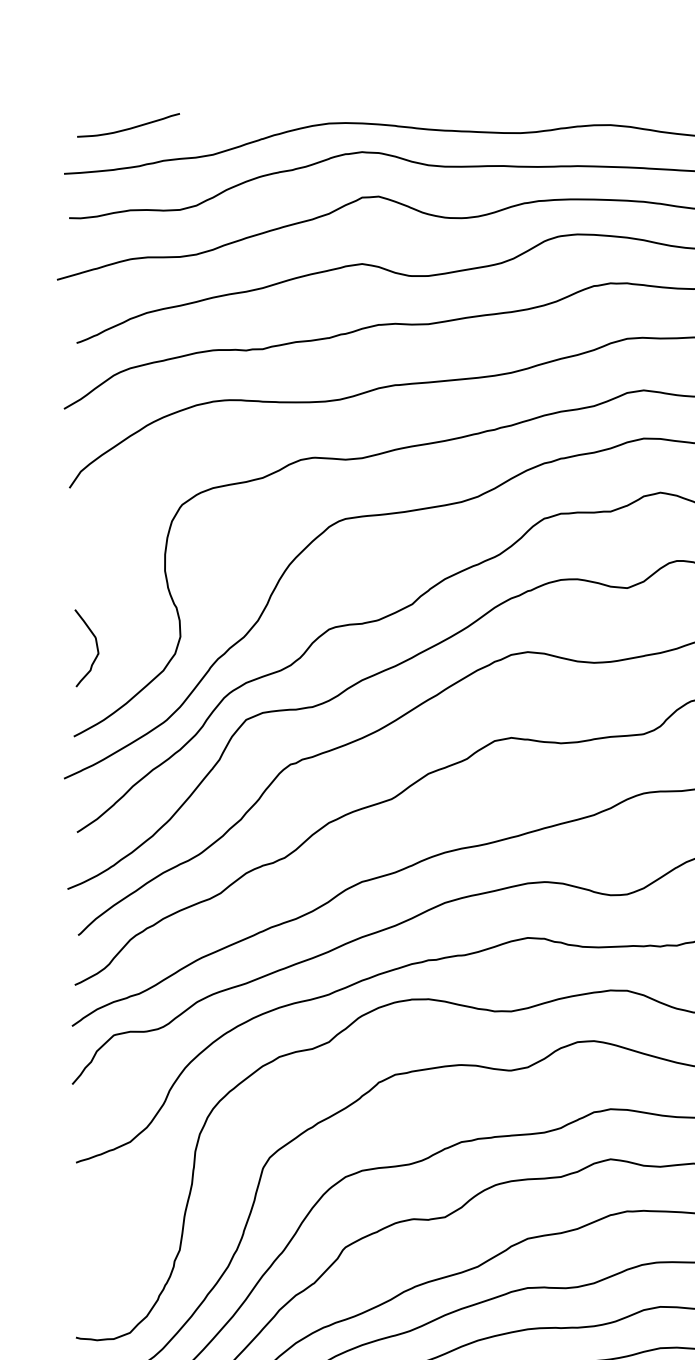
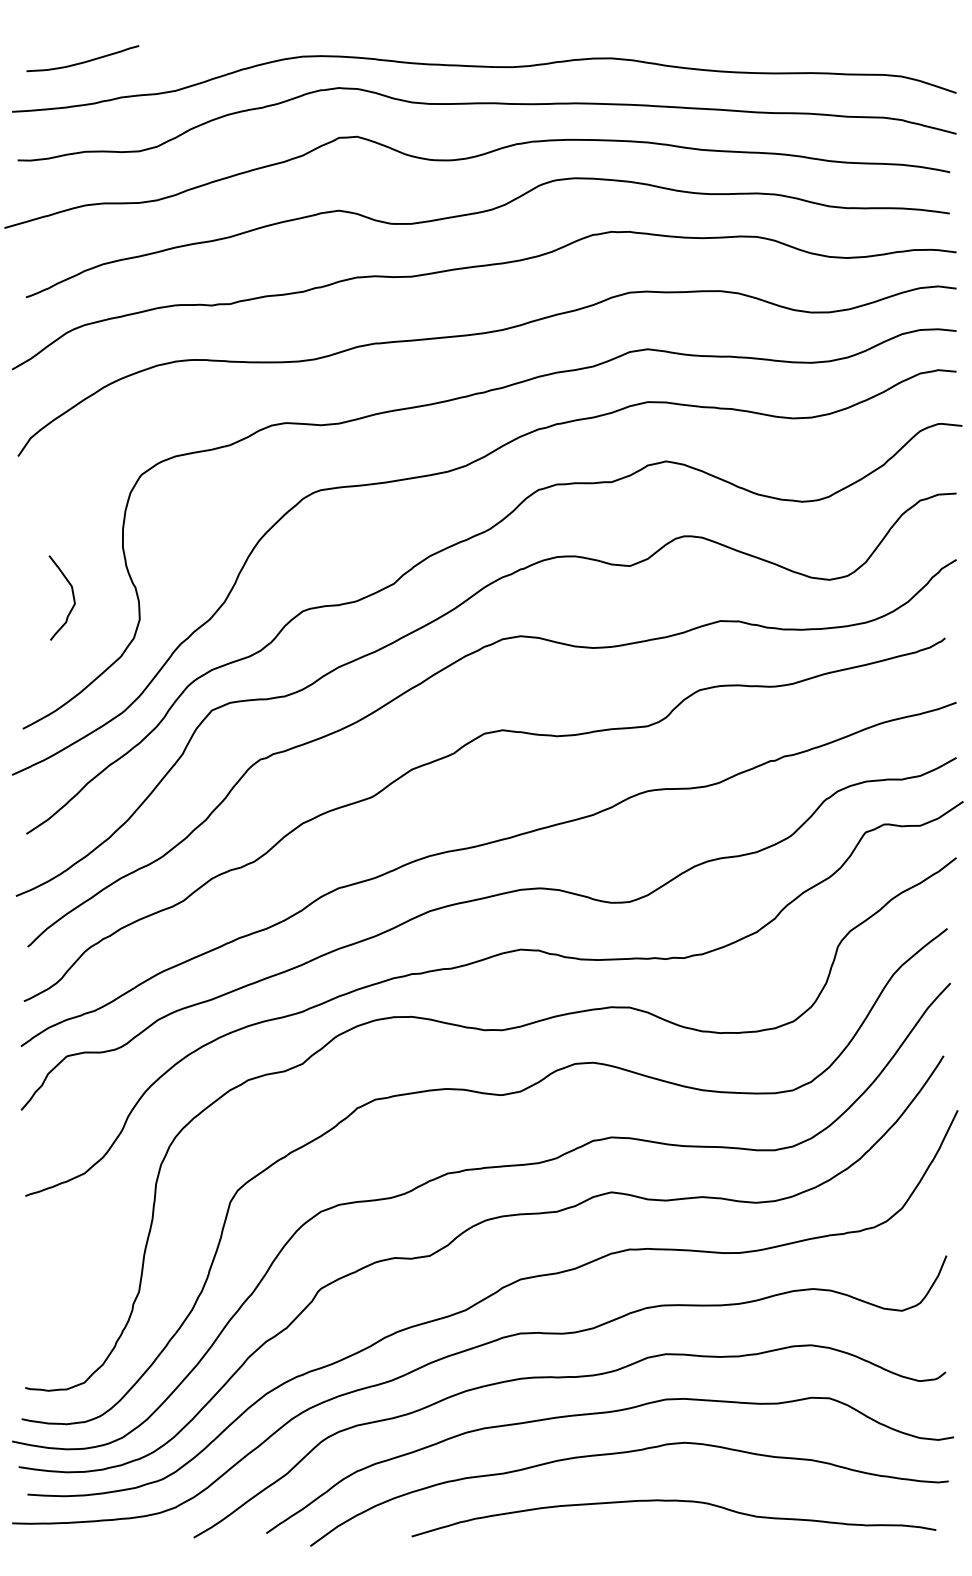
curve: (96, 646) -> (72, 596), moved

